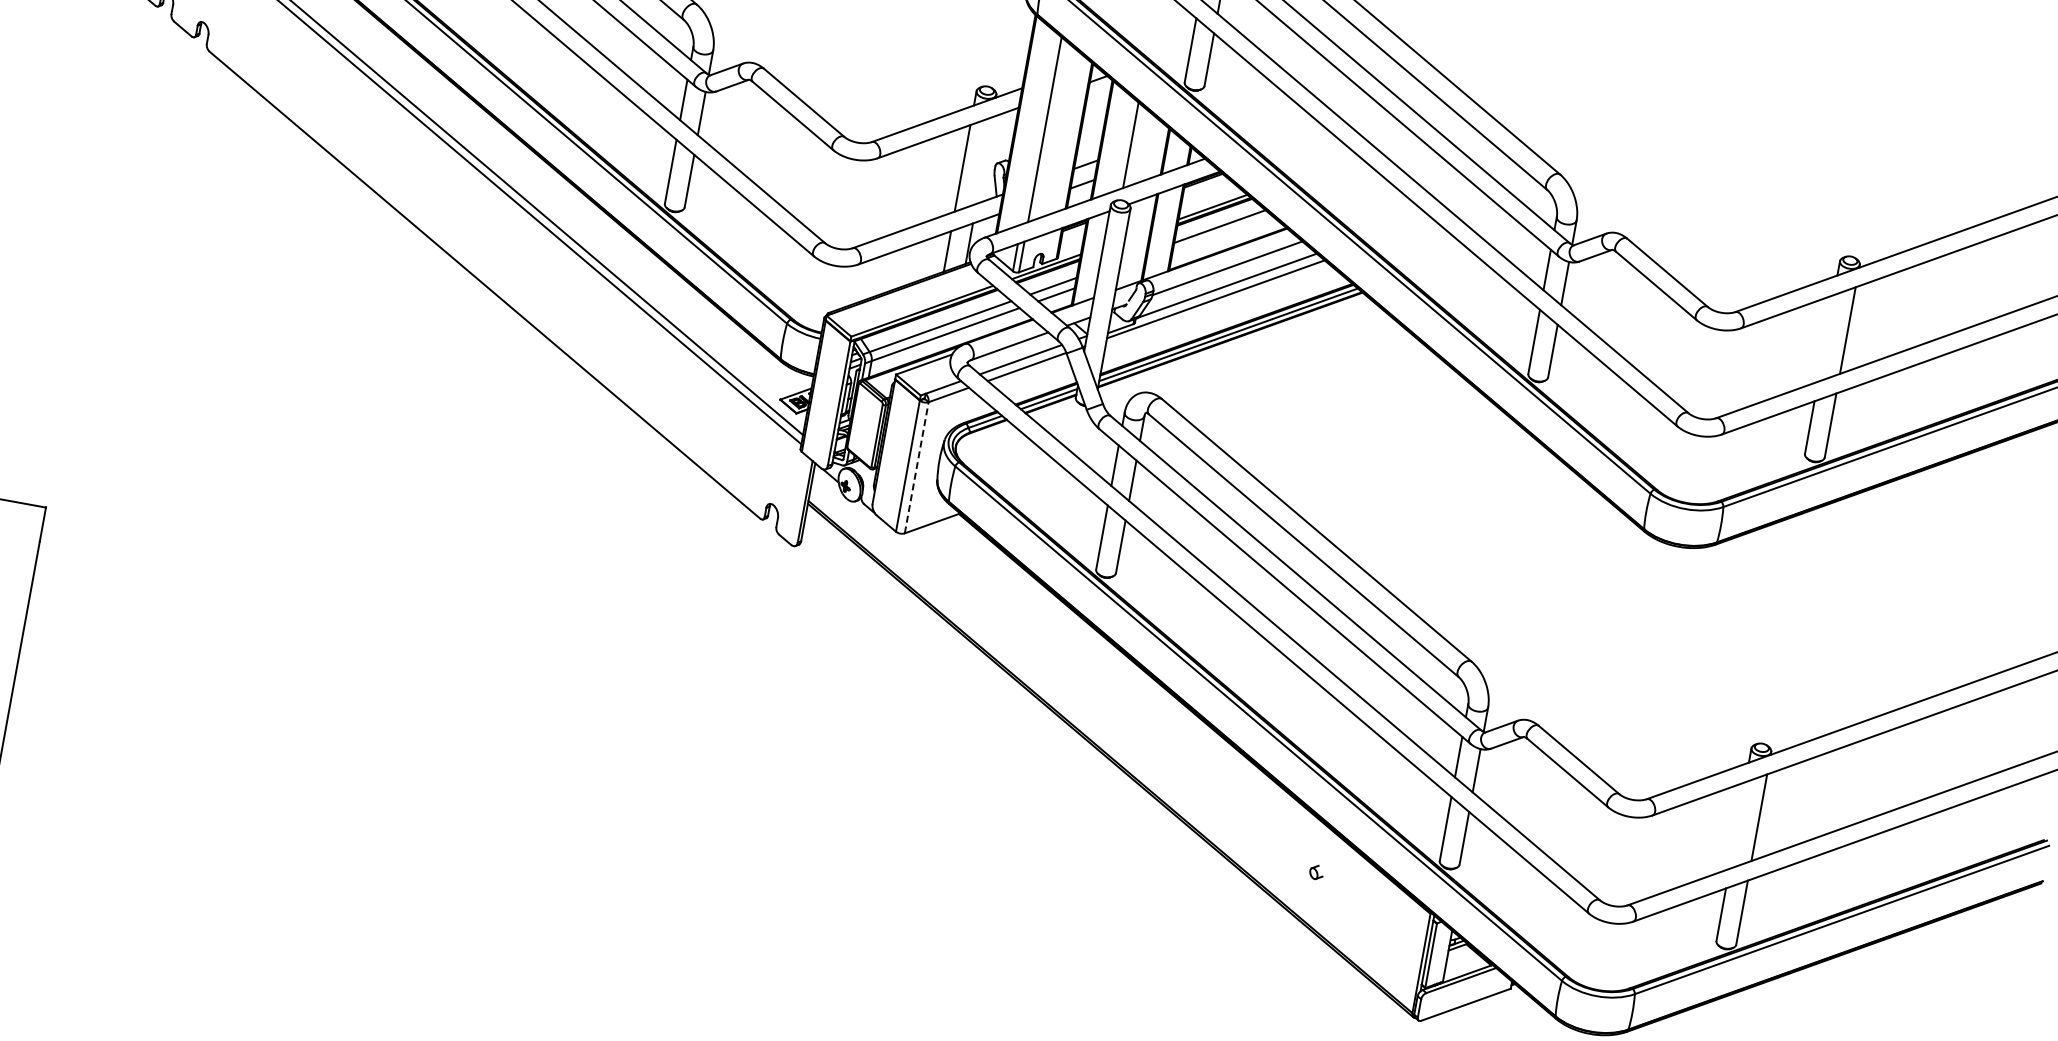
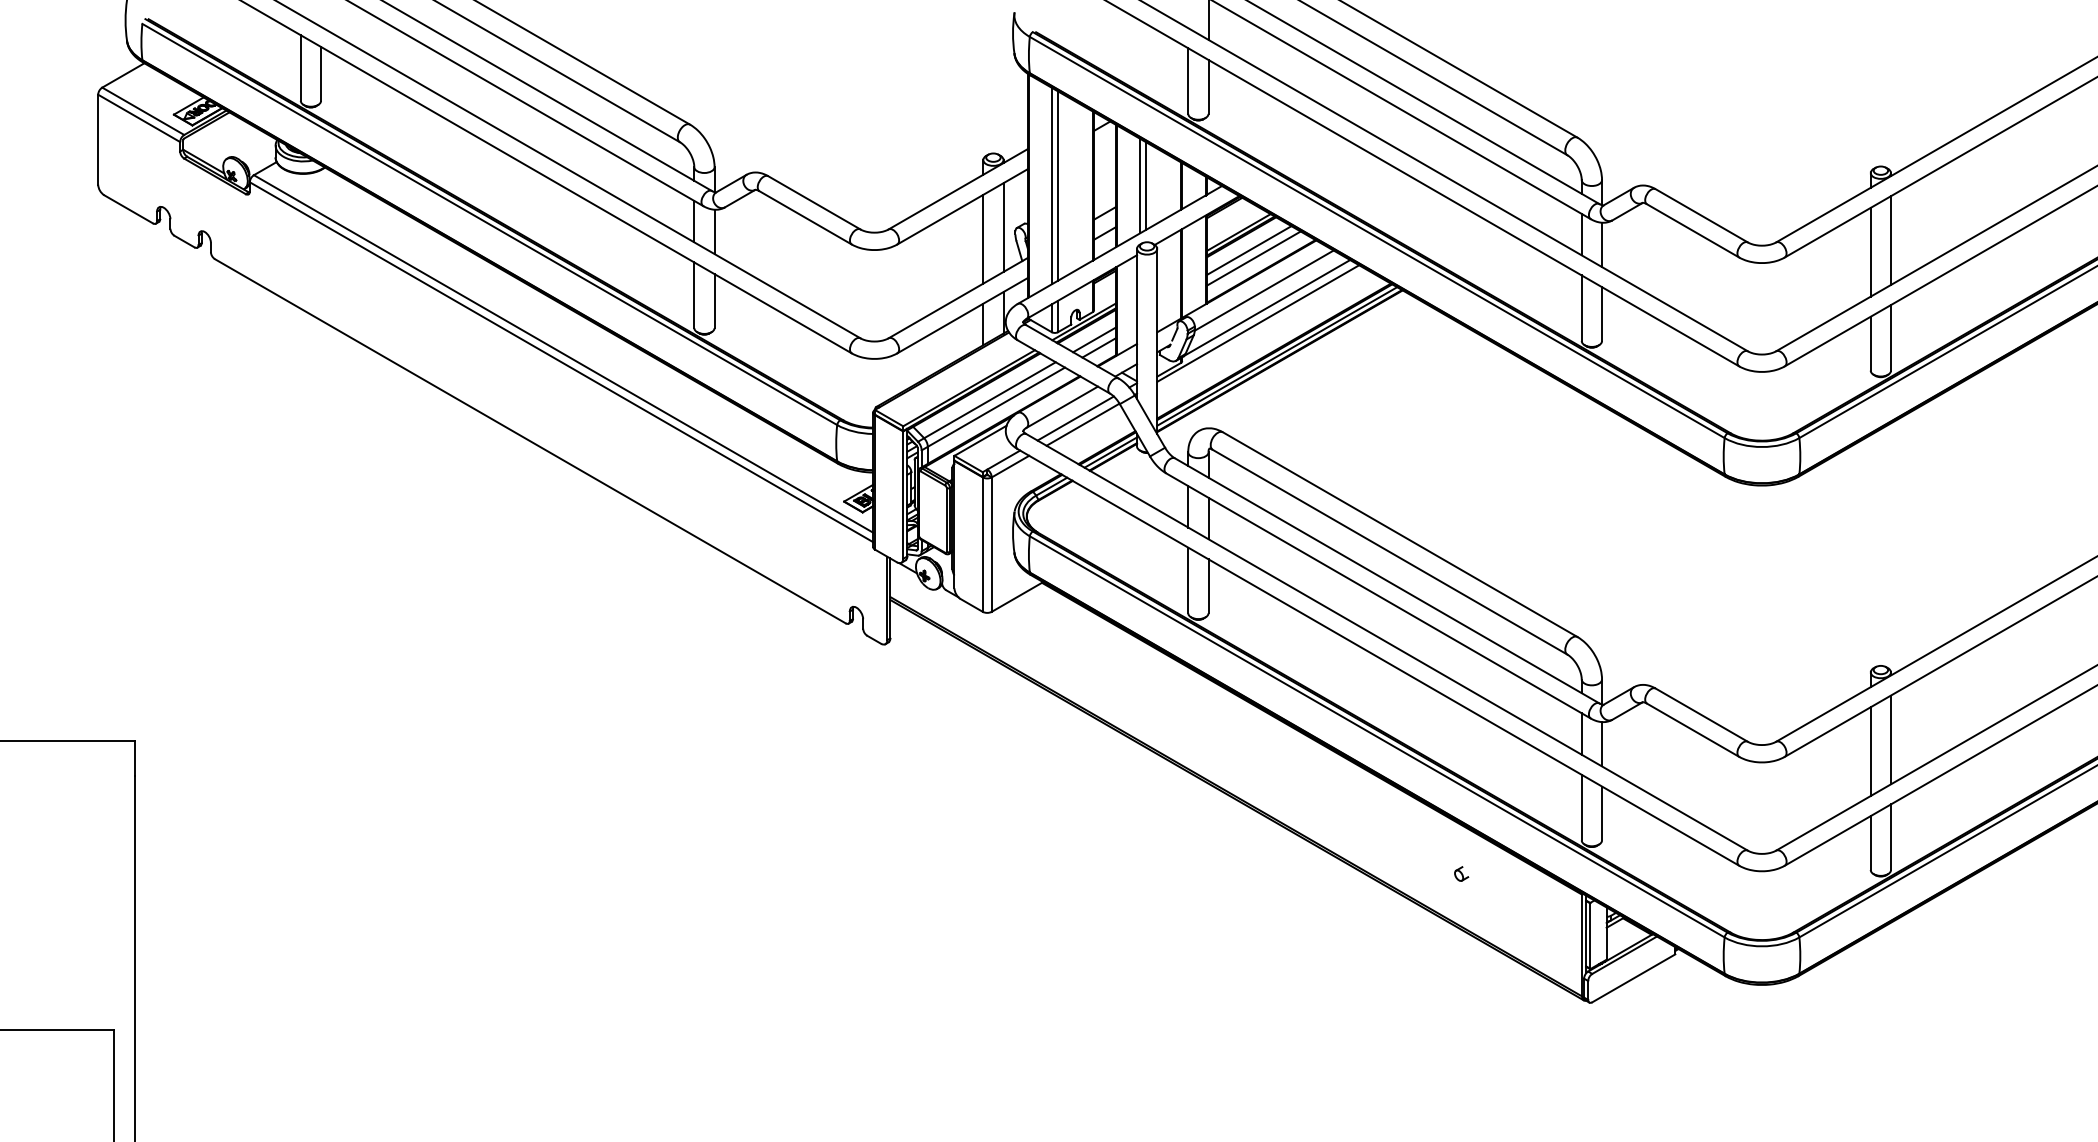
line: (1038, 128) -> (1051, 185), added
line: (1124, 143) -> (1139, 185), added
line: (984, 160) -> (1003, 227), added
line: (1222, 235) -> (1253, 258), added
line: (1825, 337) -> (1870, 251), added
line: (916, 467) -> (991, 544), dashed -> solid
line: (1737, 825) -> (1870, 751), added

